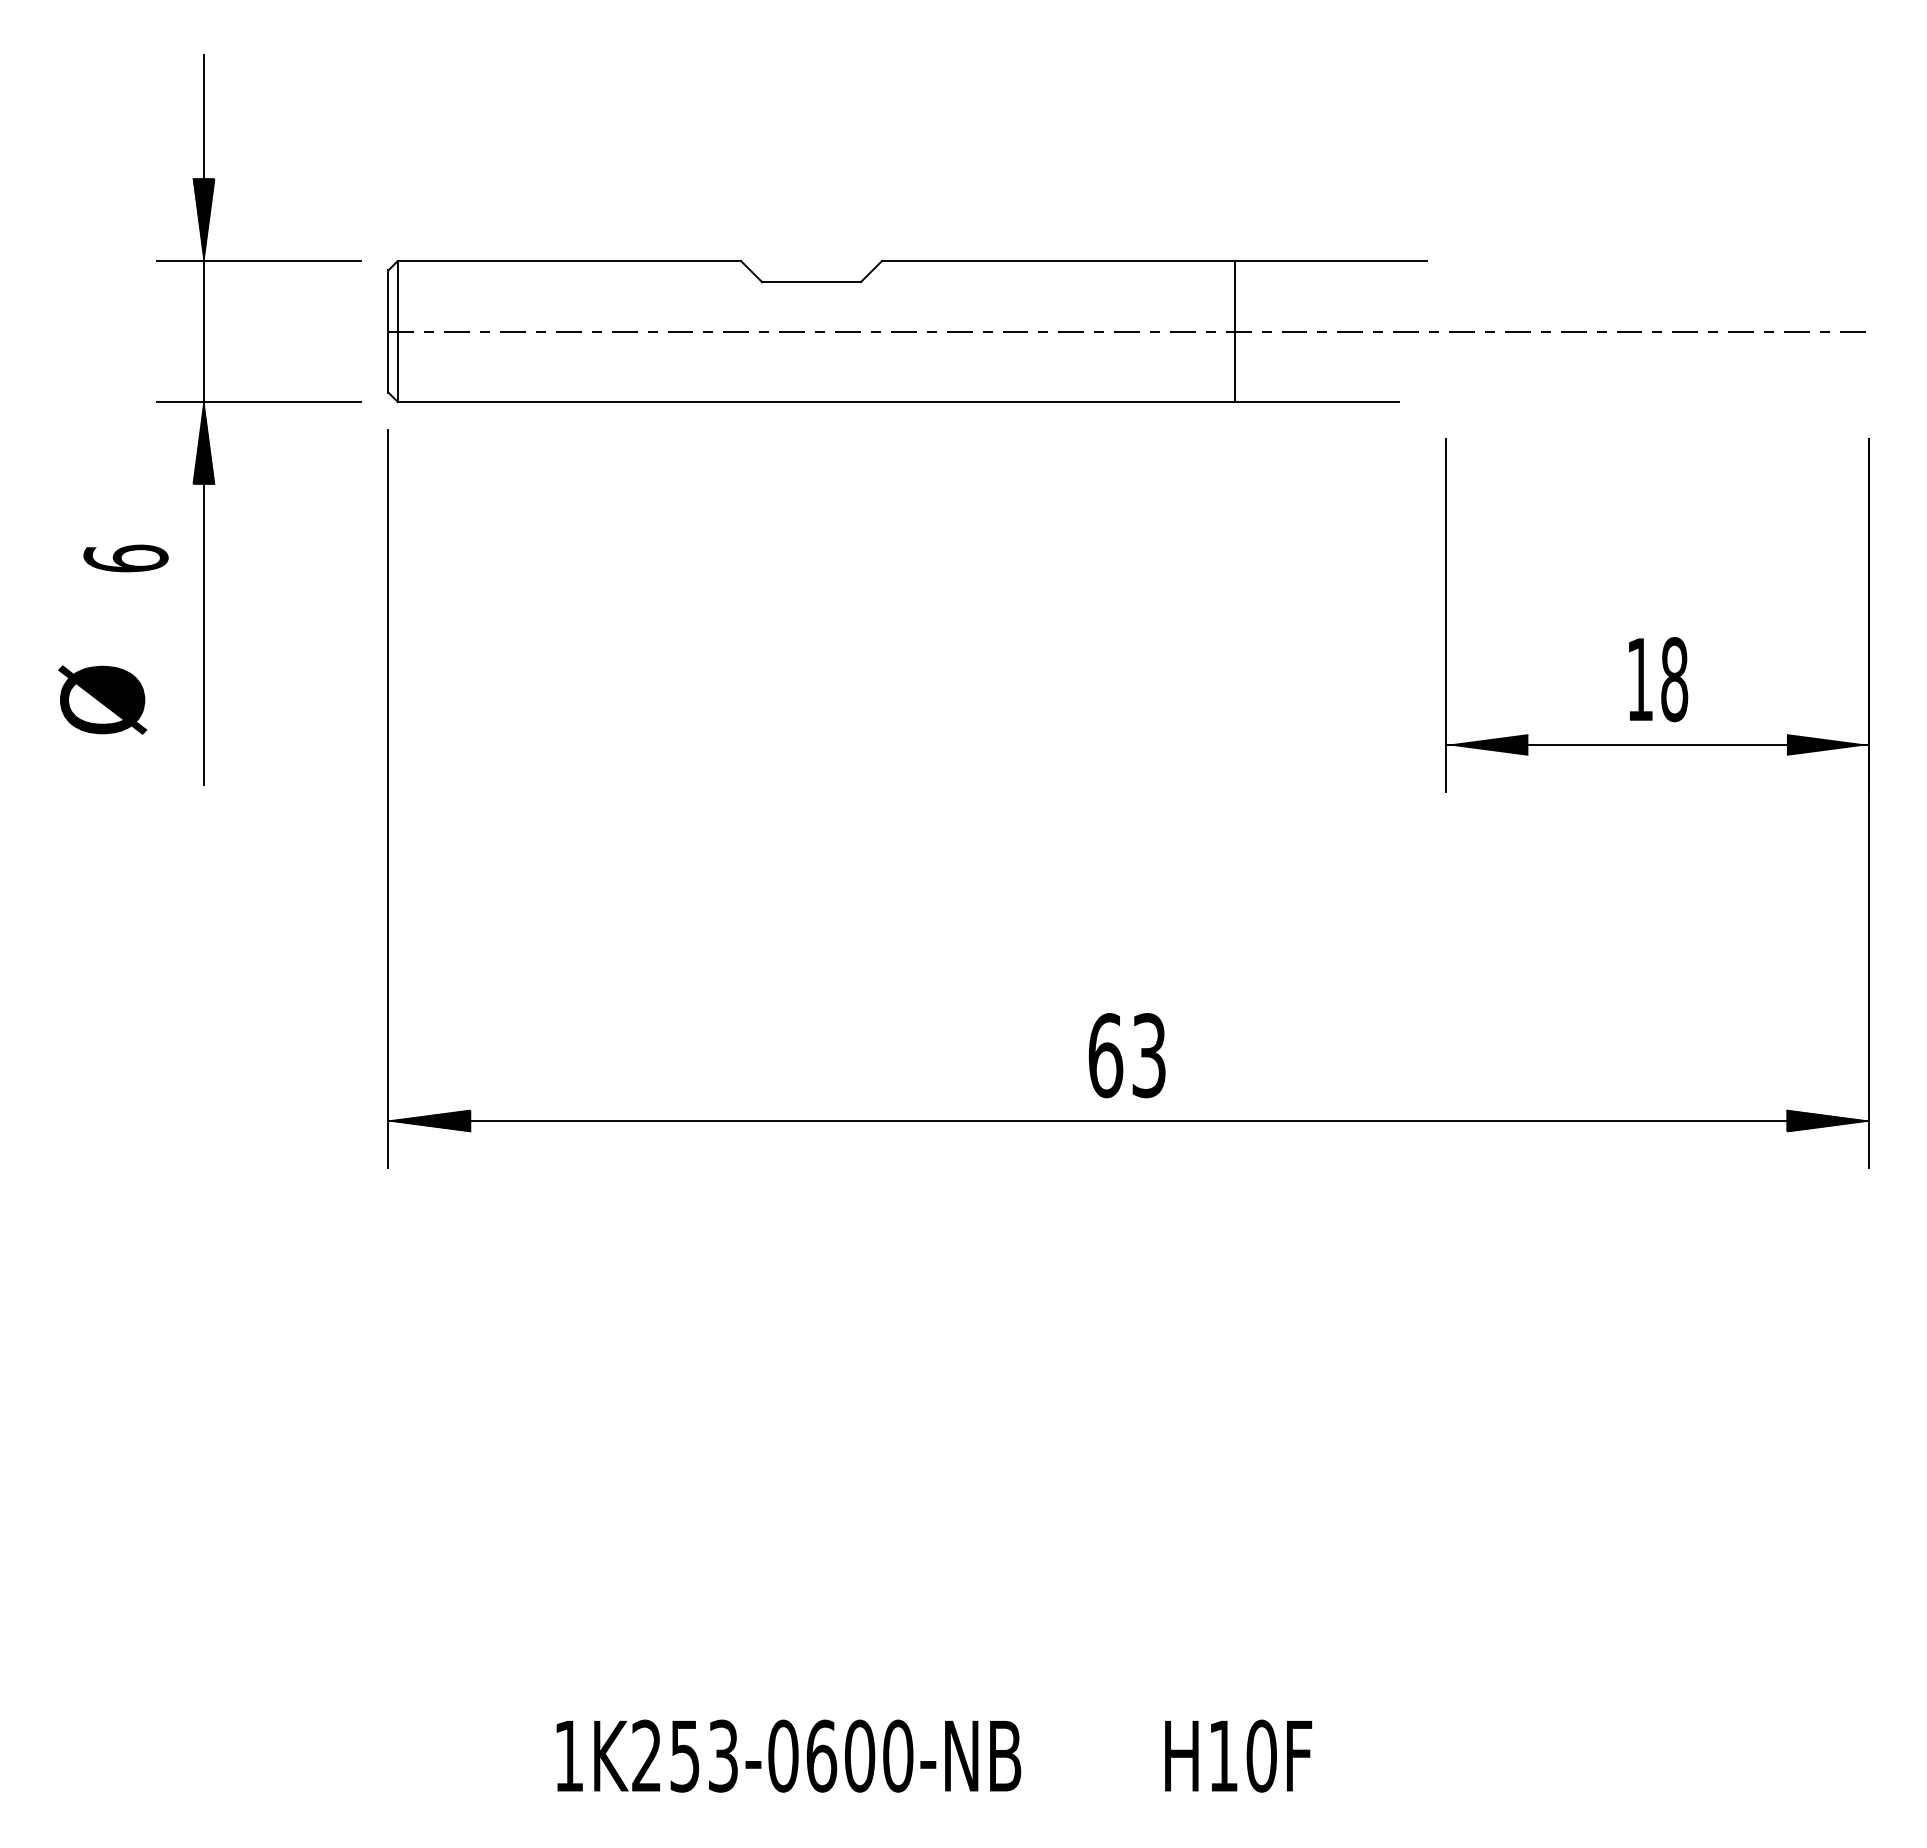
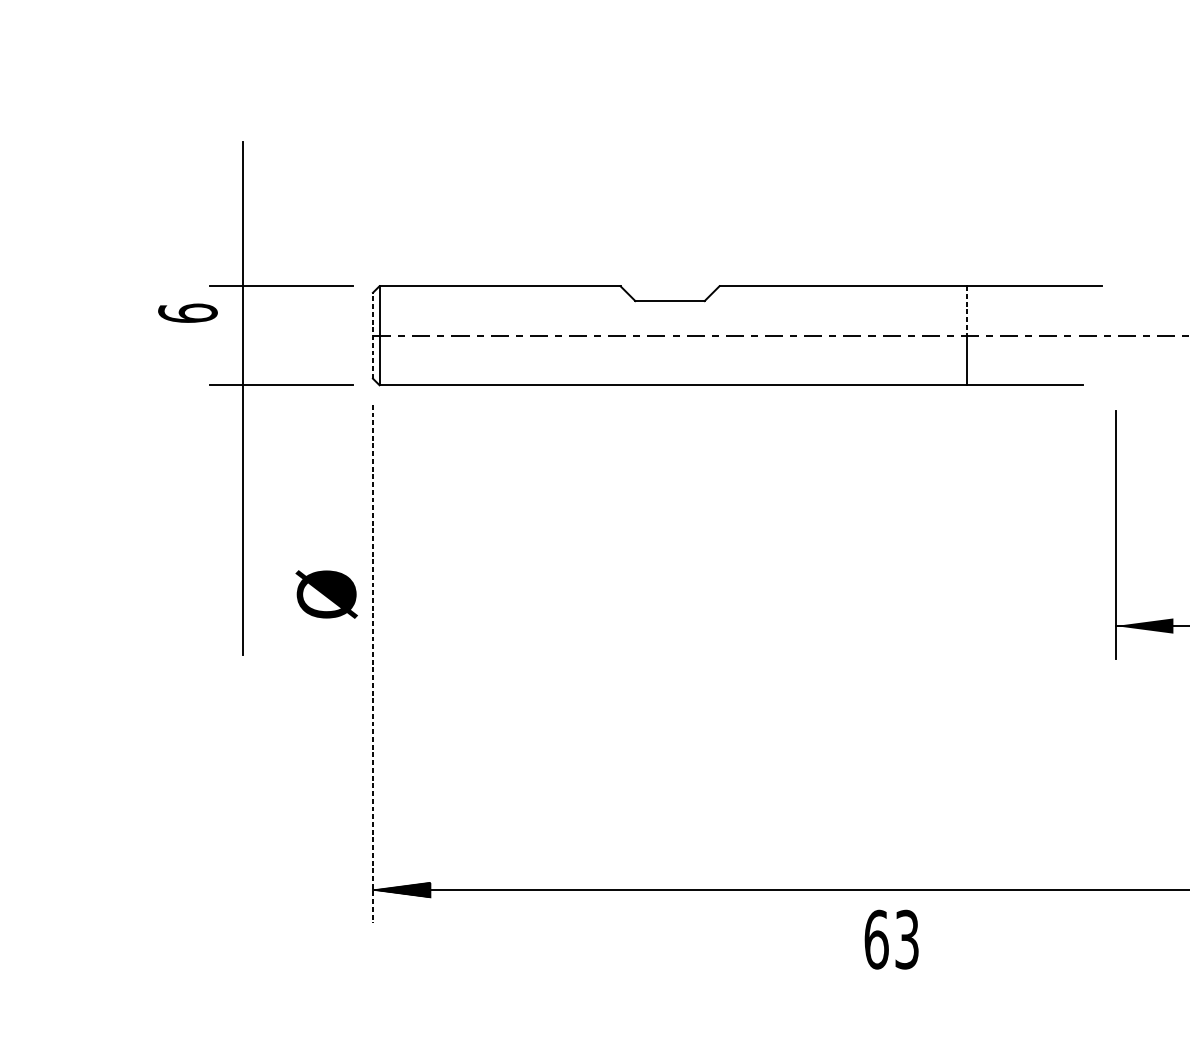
hatch: (203, 219) -> (243, 257), removed
line: (1234, 296) -> (967, 311), solid -> dashed
line: (388, 331) -> (372, 335), solid -> dashed
hatch: (203, 443) -> (243, 414), removed
text: (125, 558) -> (187, 313), moved
text: (102, 699) -> (326, 594), moved
line: (388, 799) -> (372, 664), solid -> dashed
text: (1126, 1055) -> (891, 939), moved

